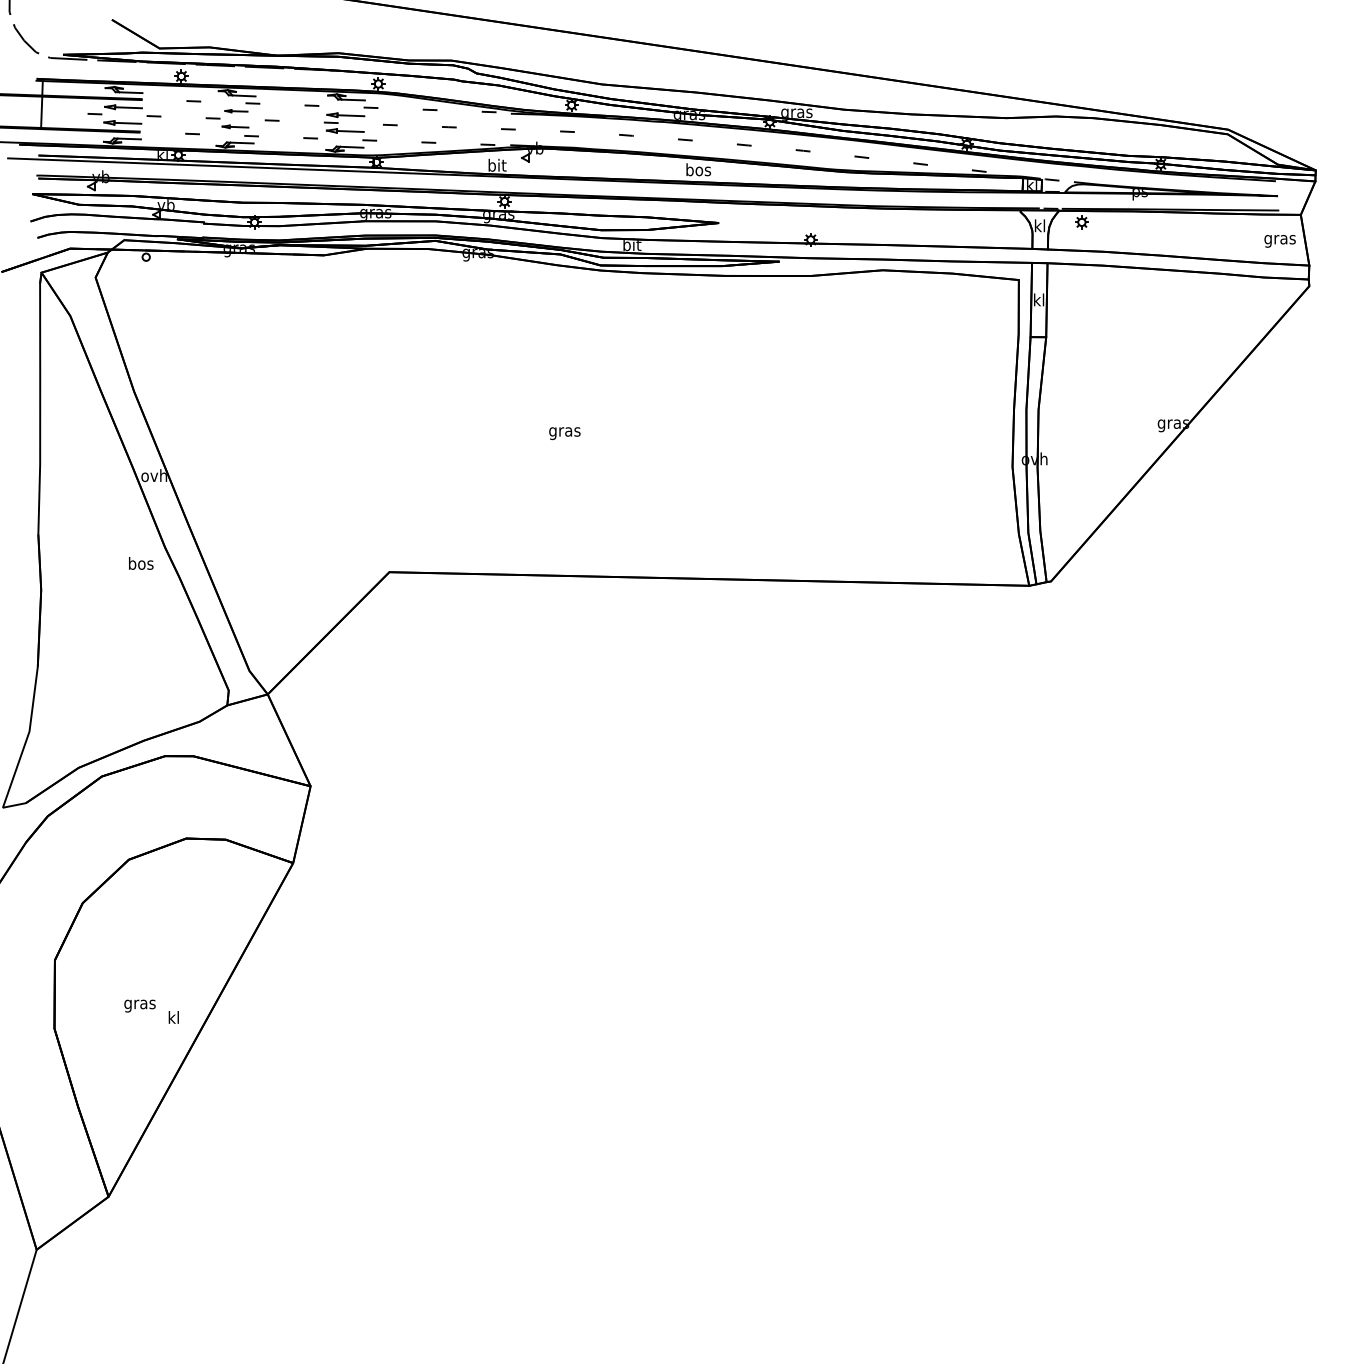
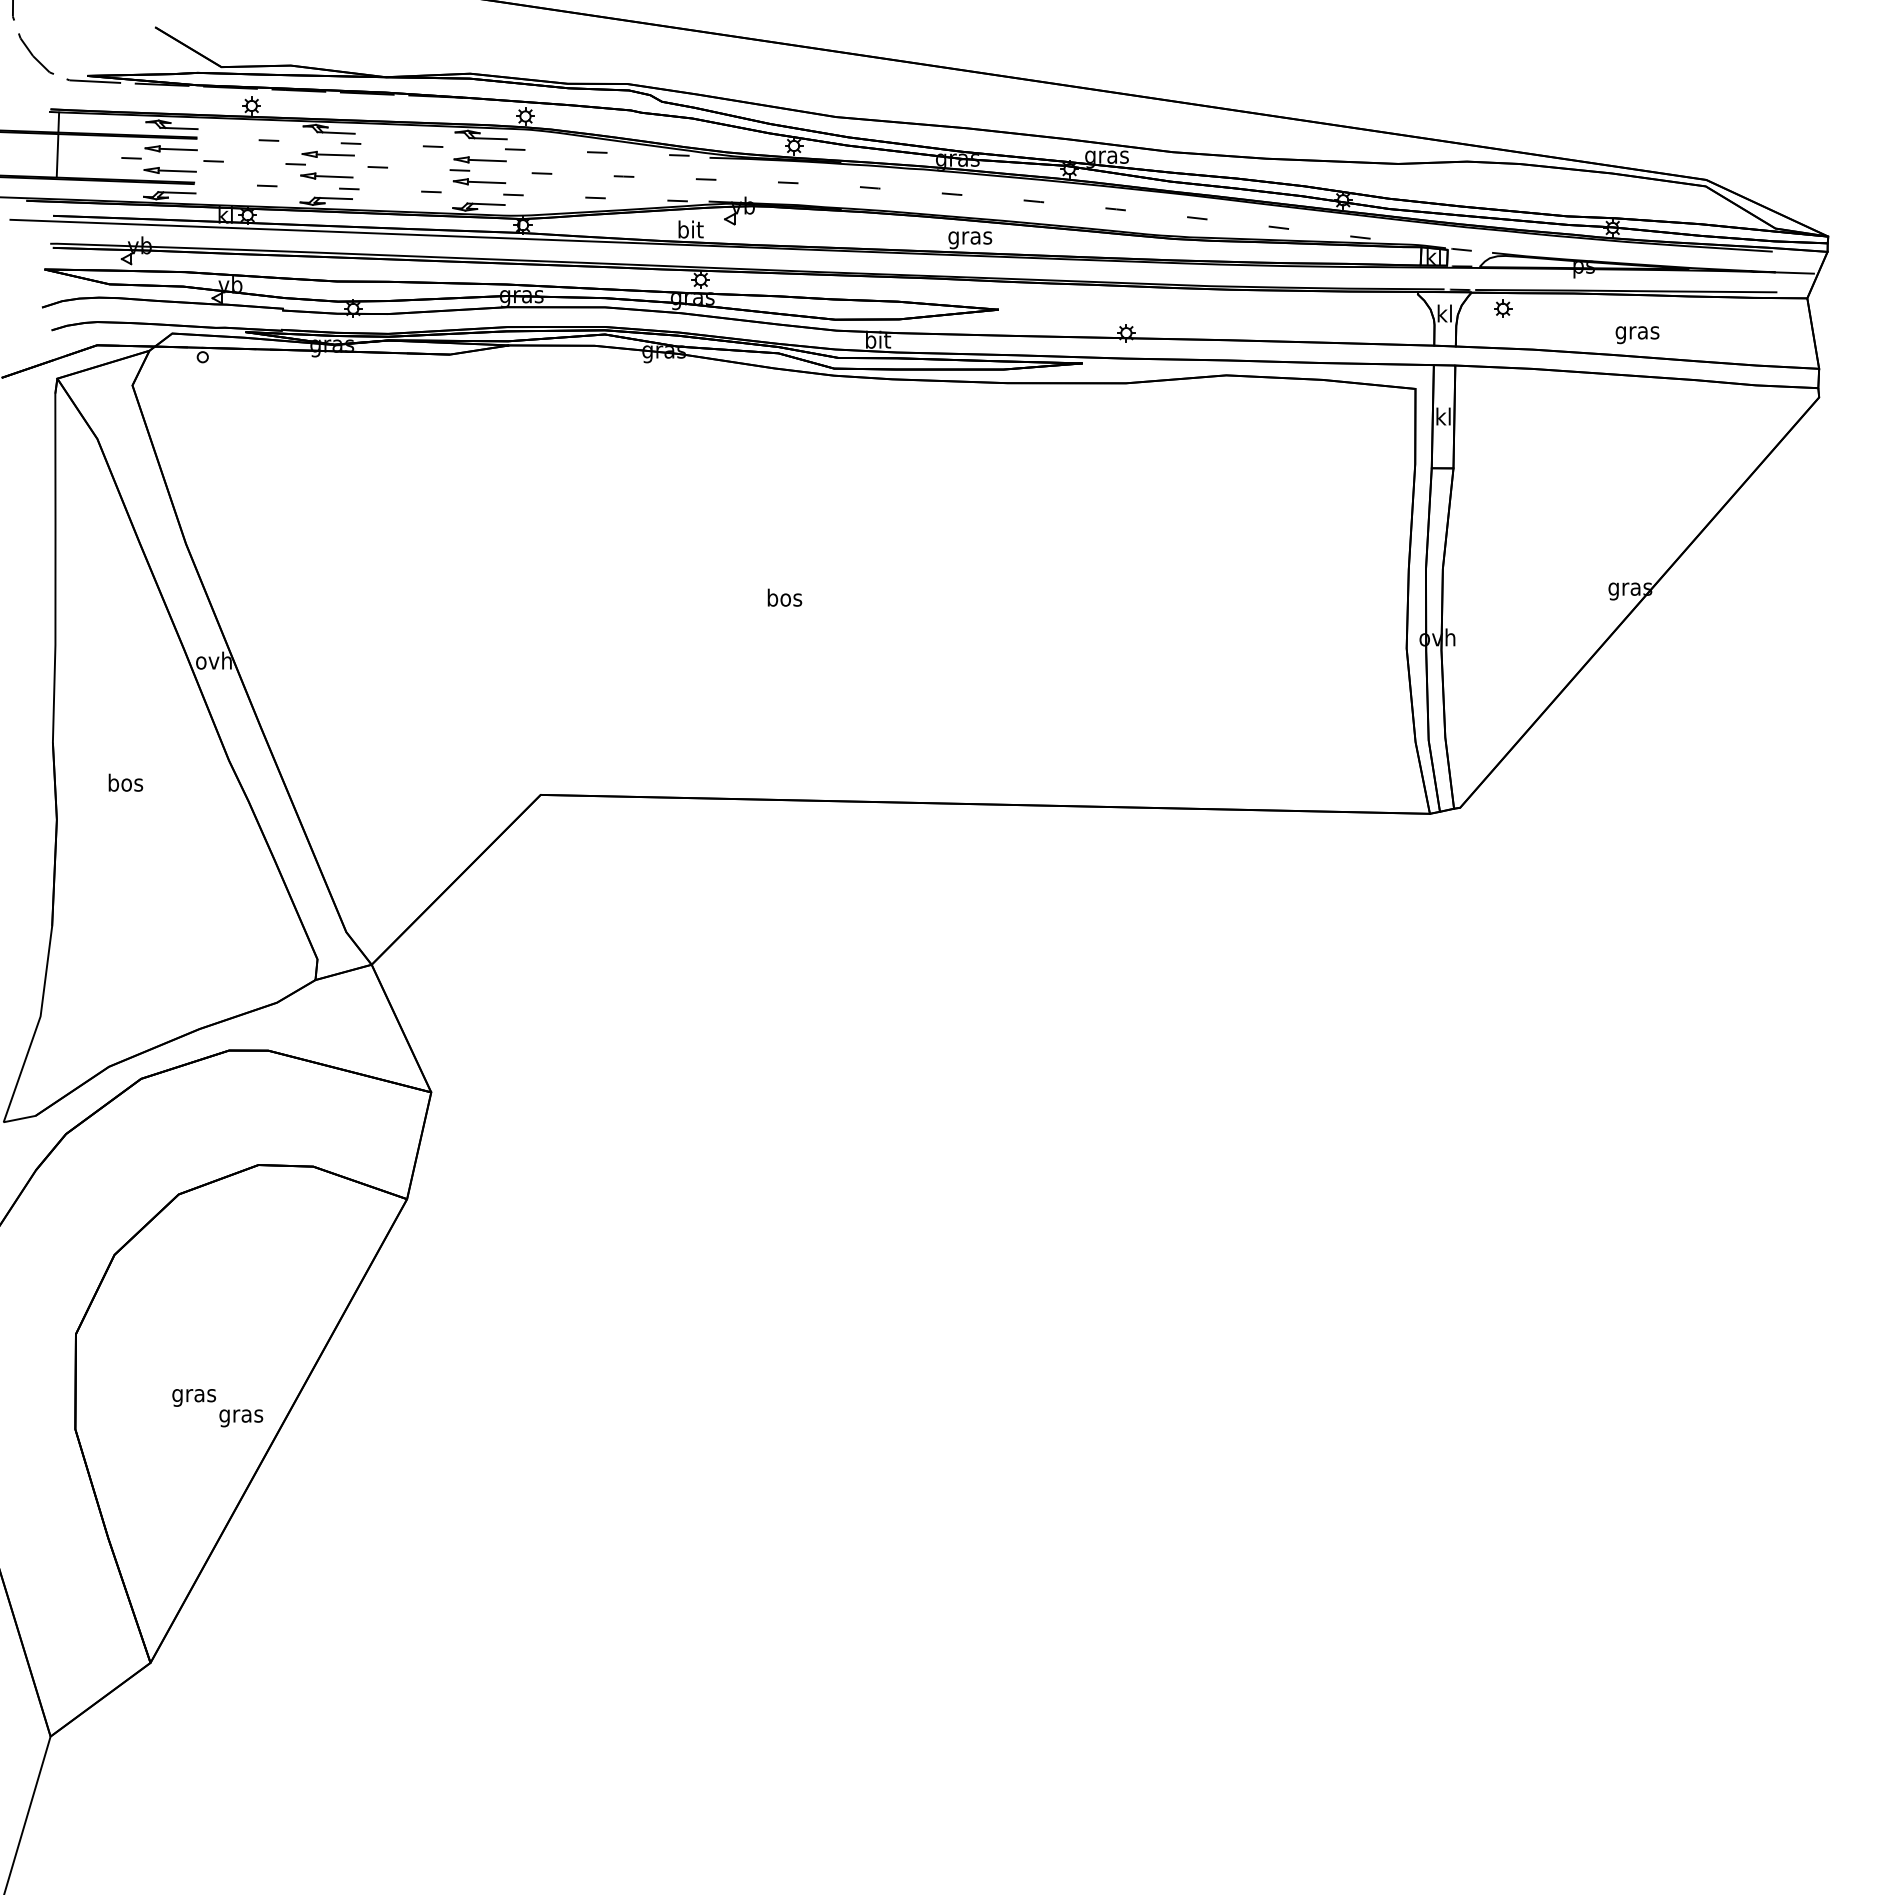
part: (235, 110) -> (327, 153), size x1.67
part: (235, 126) -> (326, 175), size x1.43
text: (698, 171) -> (970, 237), bos -> gras
line: (1291, 196) -> (1794, 272), added
text: (1280, 241) -> (1637, 335), moved
text: (564, 431) -> (784, 599), gras -> bos
text: (140, 563) -> (125, 782), moved
text: (174, 1018) -> (241, 1415), kl -> gras

